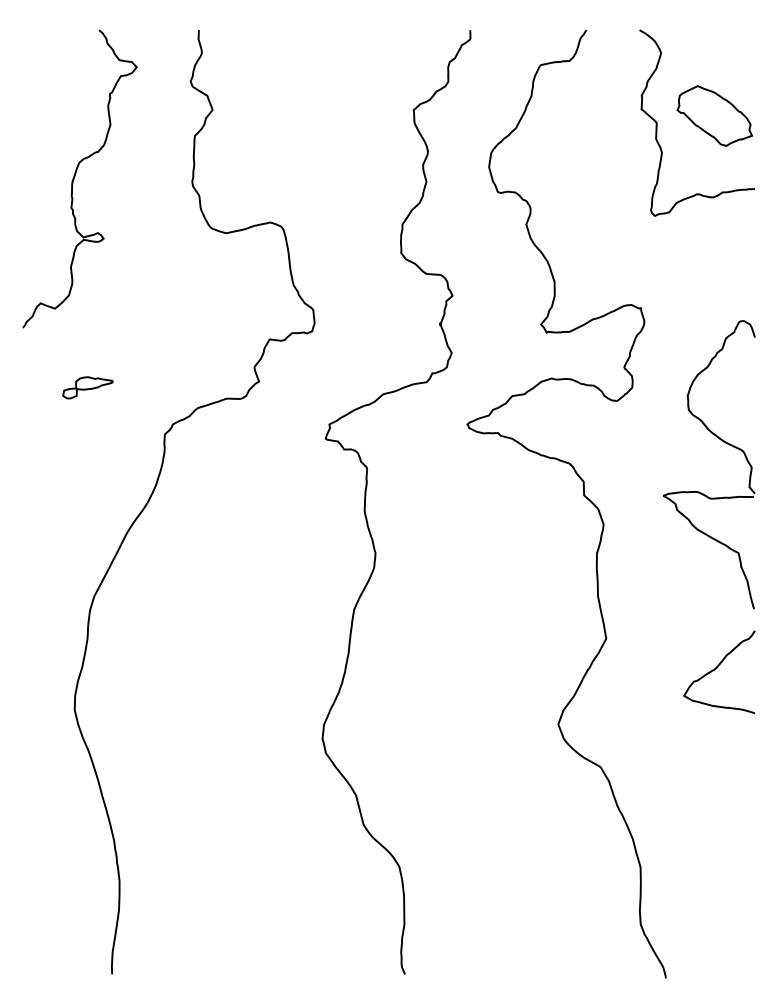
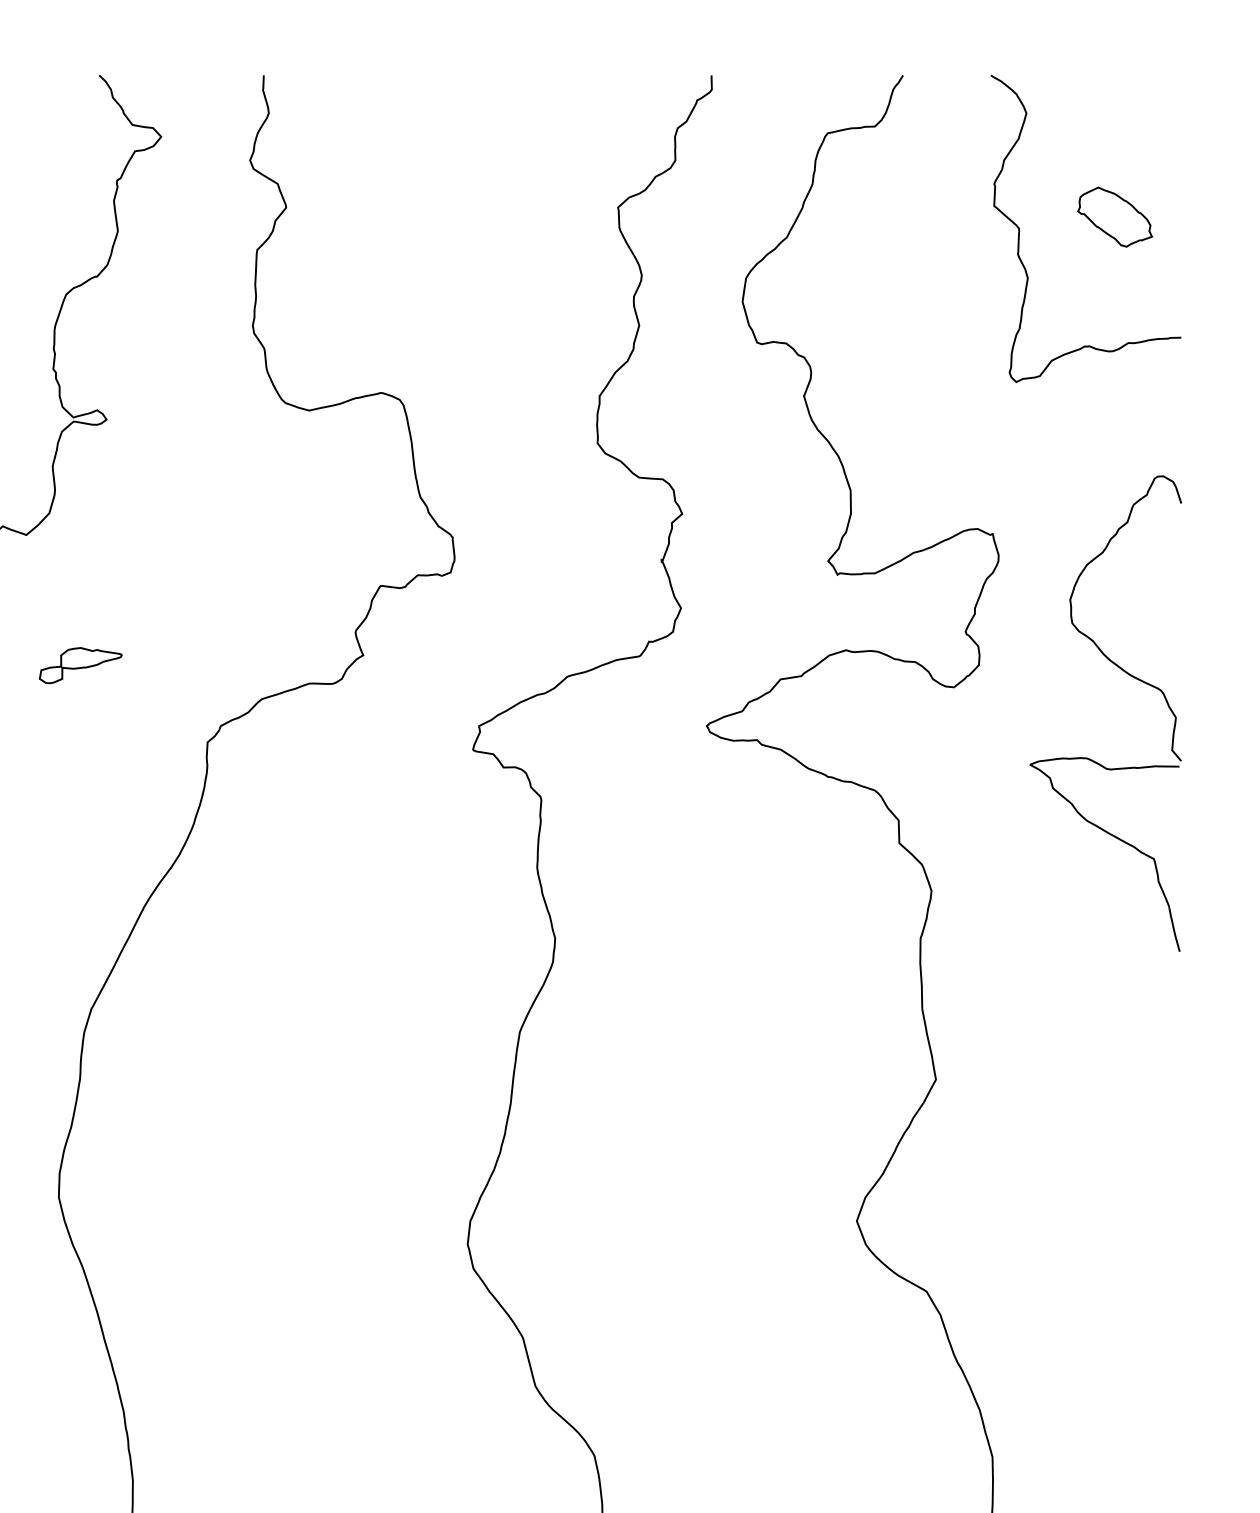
part: (714, 115) -> (1114, 216), size x0.6
part: (723, 442) -> (1129, 676), moved
curve: (716, 669) -> (1117, 1130), removed

